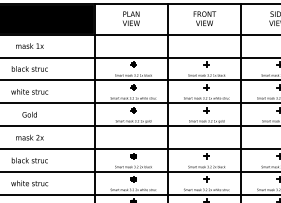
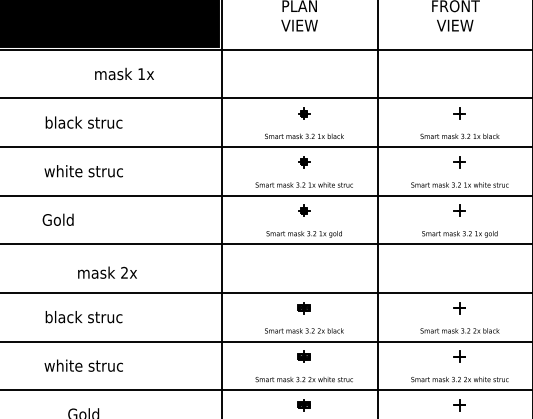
text: (29, 45) -> (123, 72), moved
text: (29, 114) -> (57, 219), moved
text: (29, 137) -> (106, 272), moved

